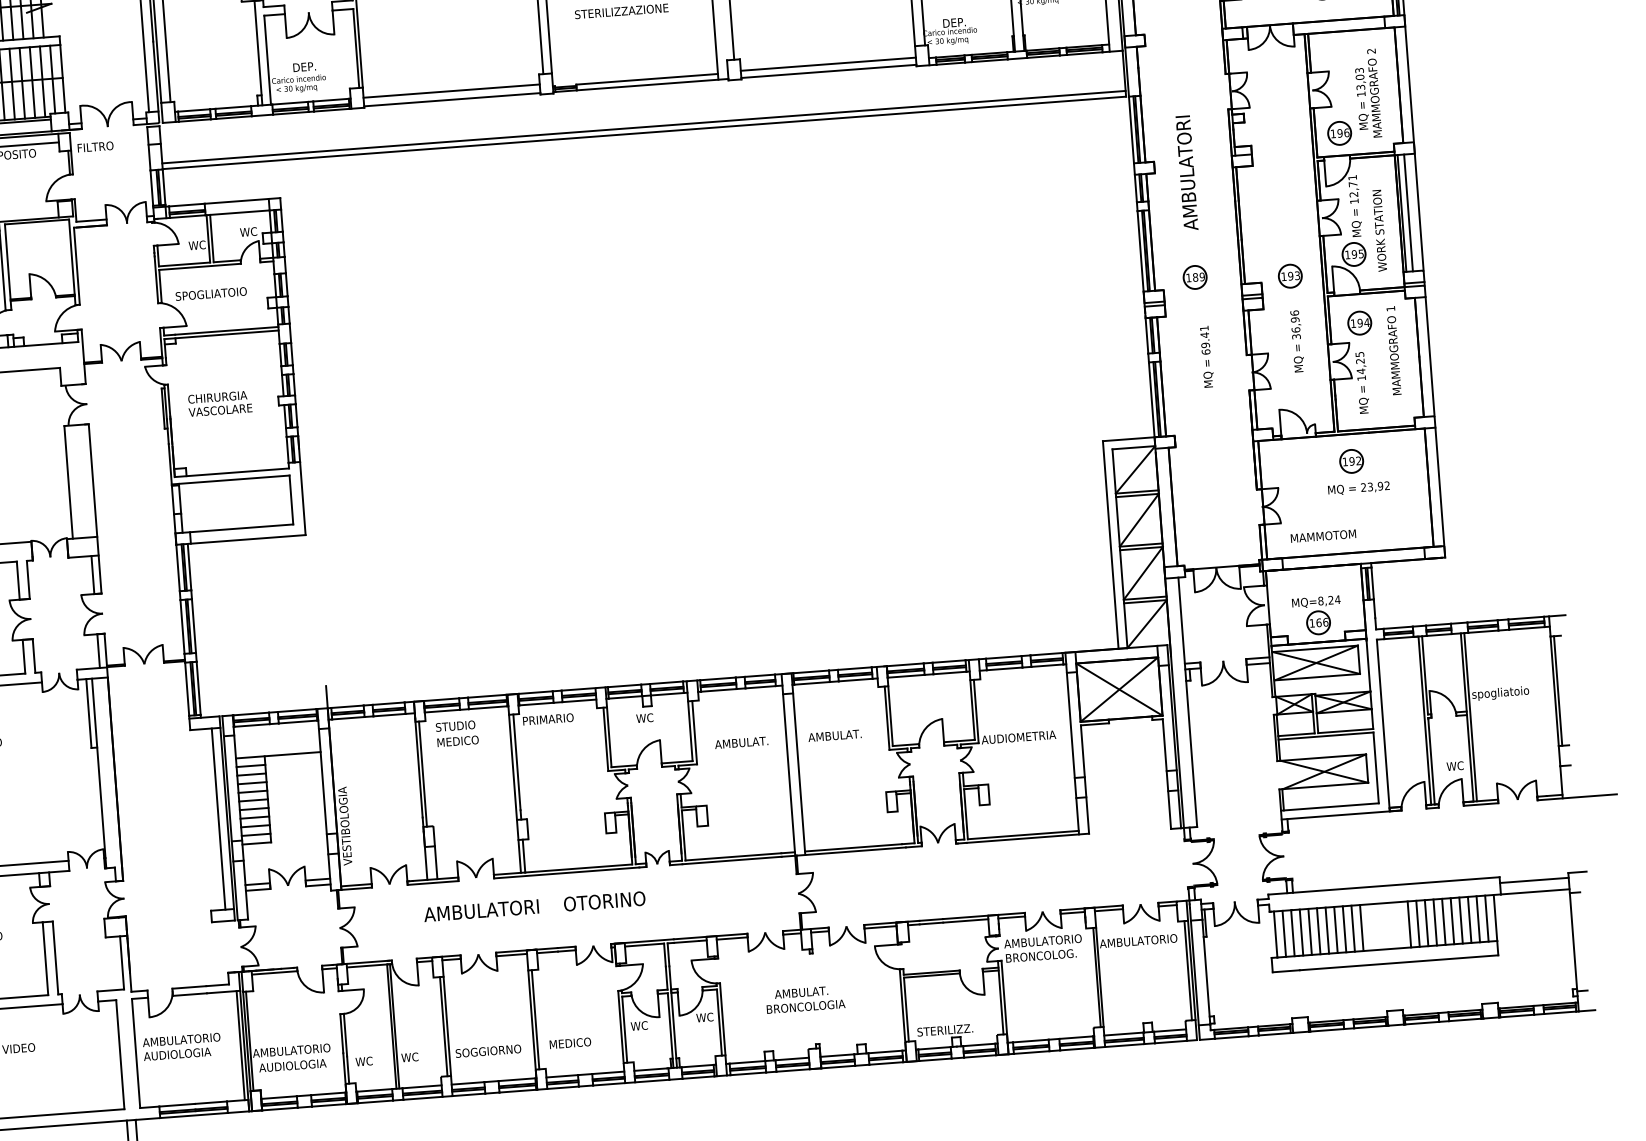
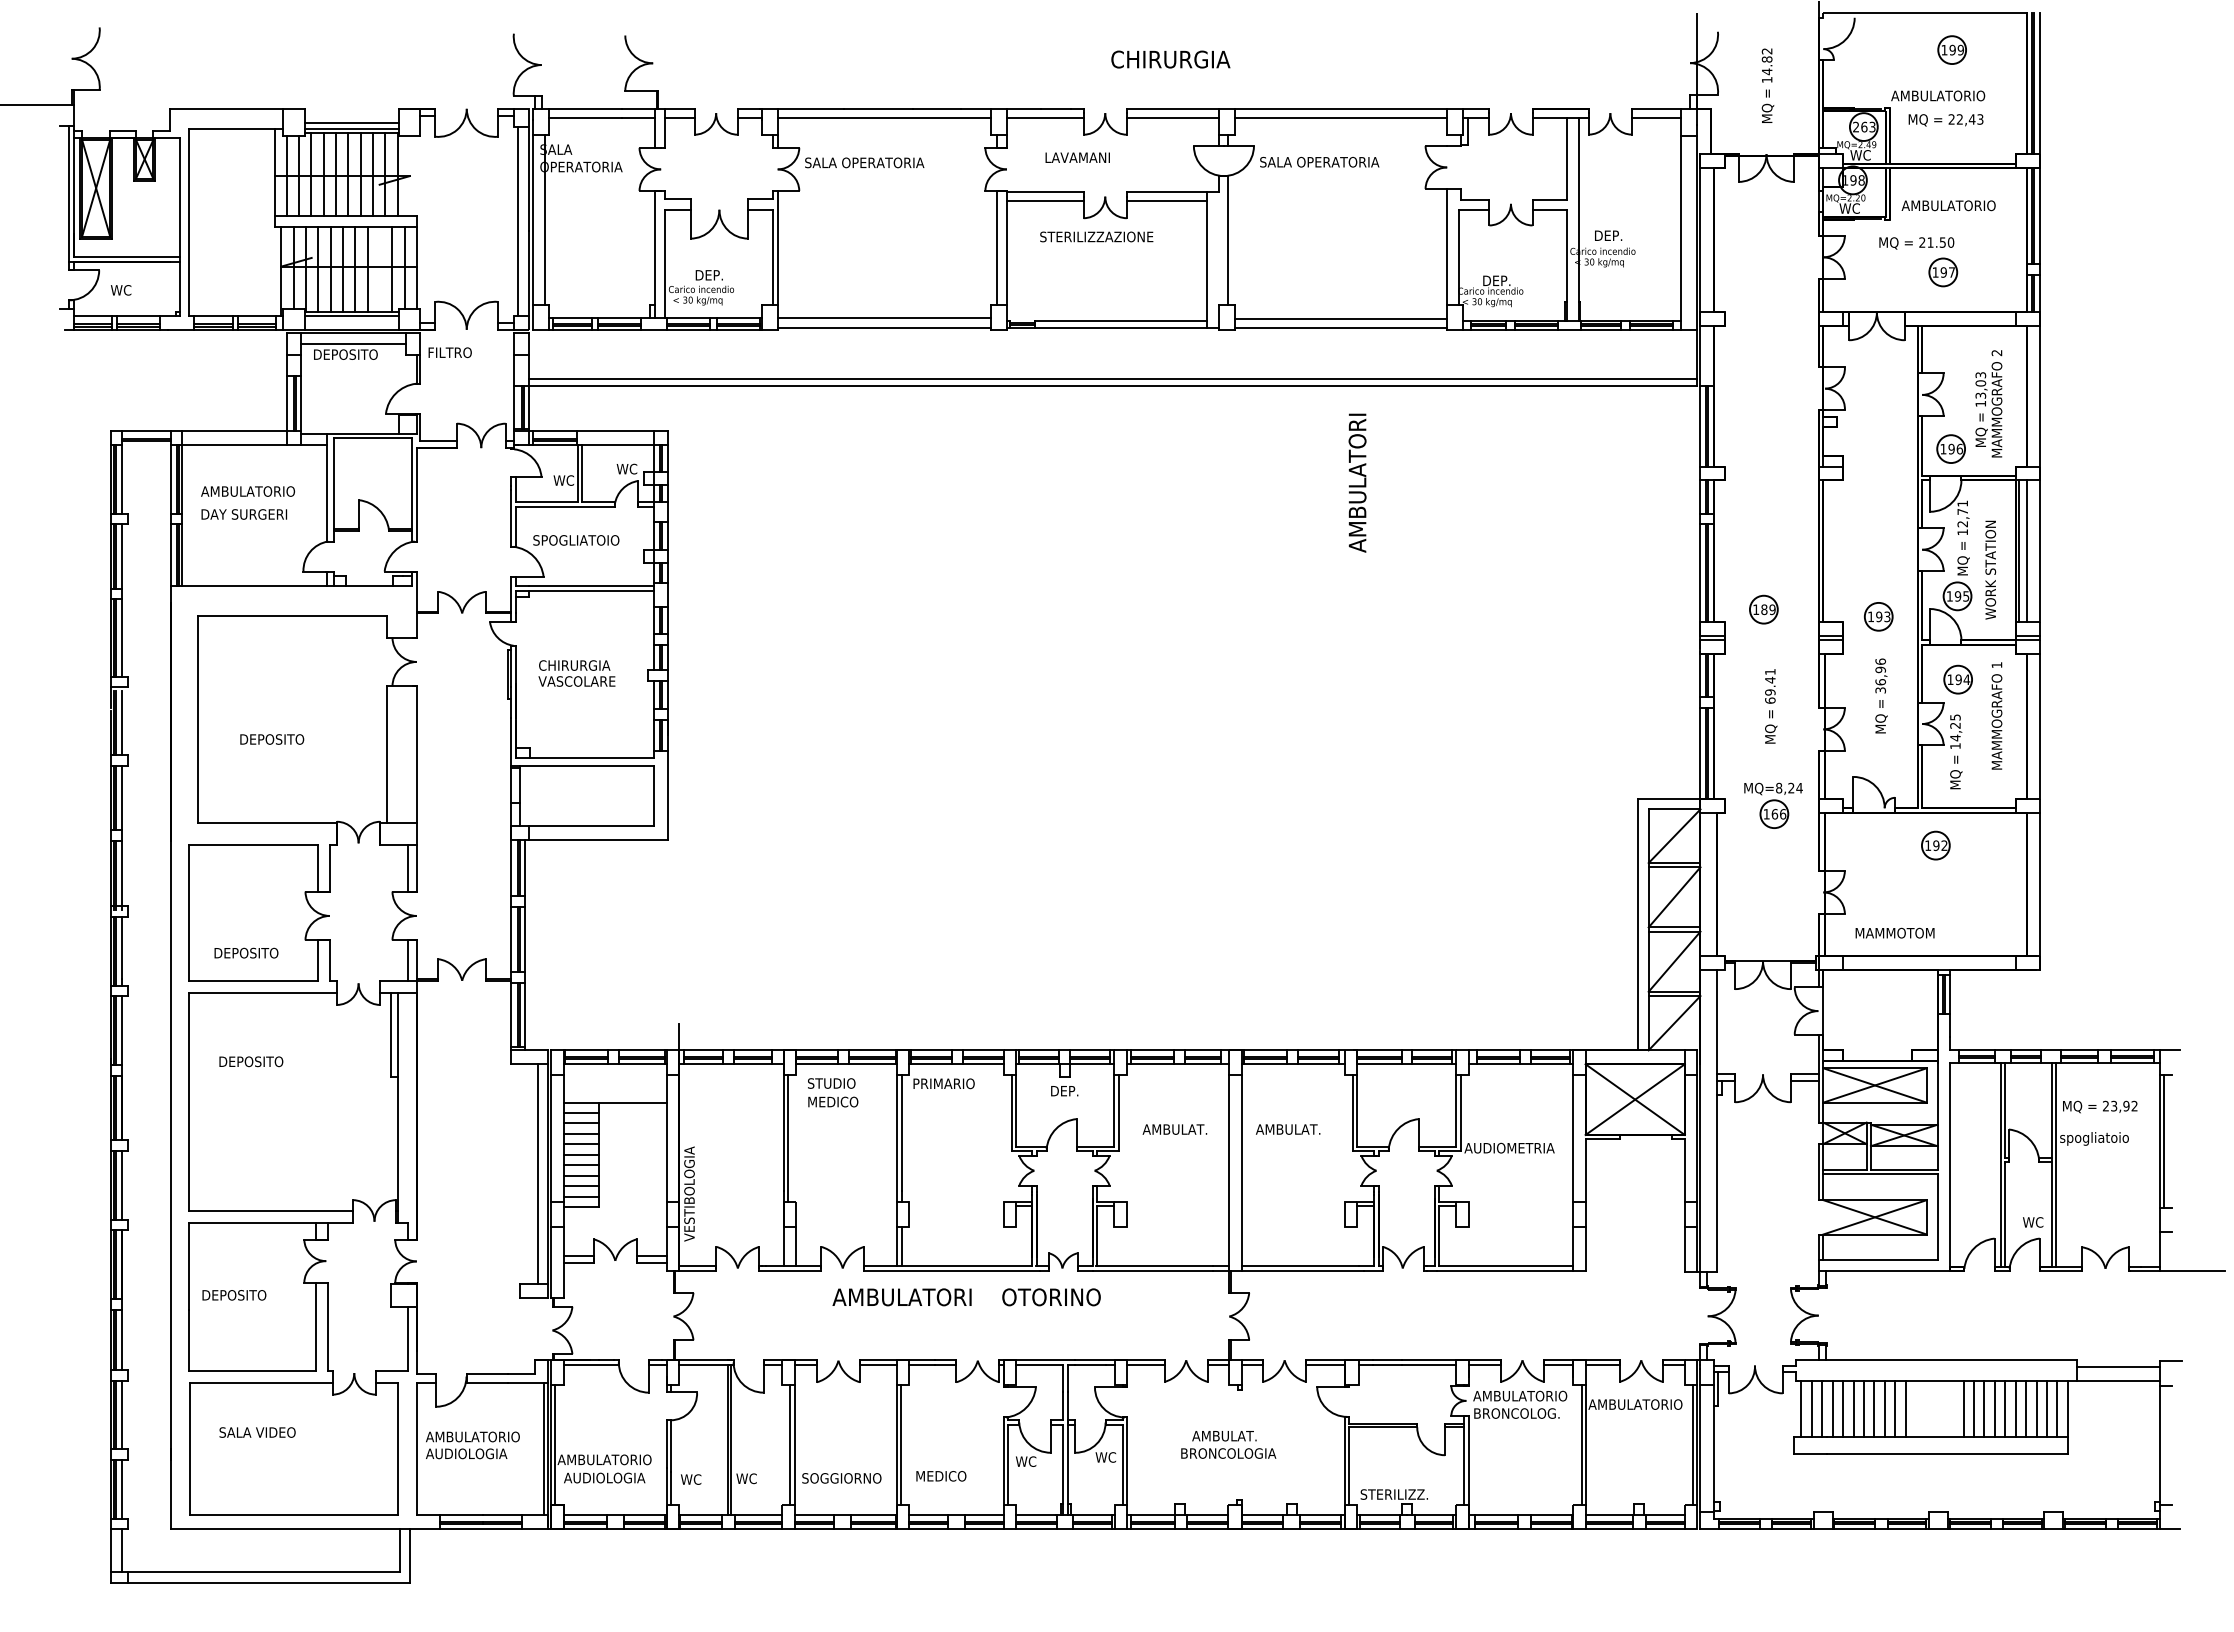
line: (32, 82) -> (379, 269), removed
text: (1186, 172) -> (1357, 482), moved
text: (1359, 488) -> (2100, 1106), moved
part: (1317, 615) -> (1773, 805), moved
text: (648, 717) -> (1064, 1090), WC -> DEP.
text: (534, 906) -> (966, 1297), moved

